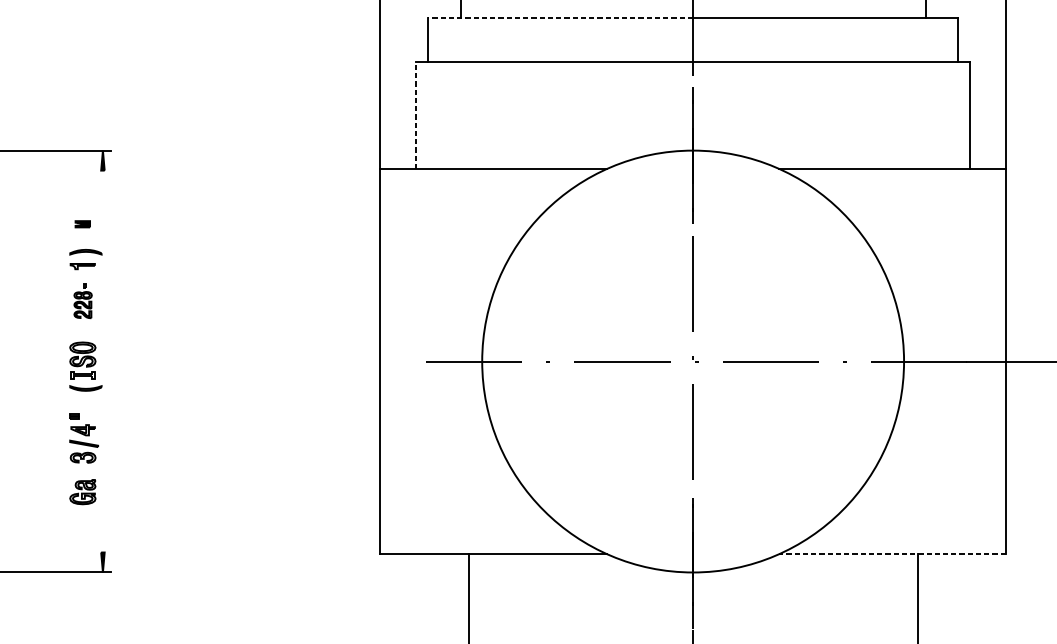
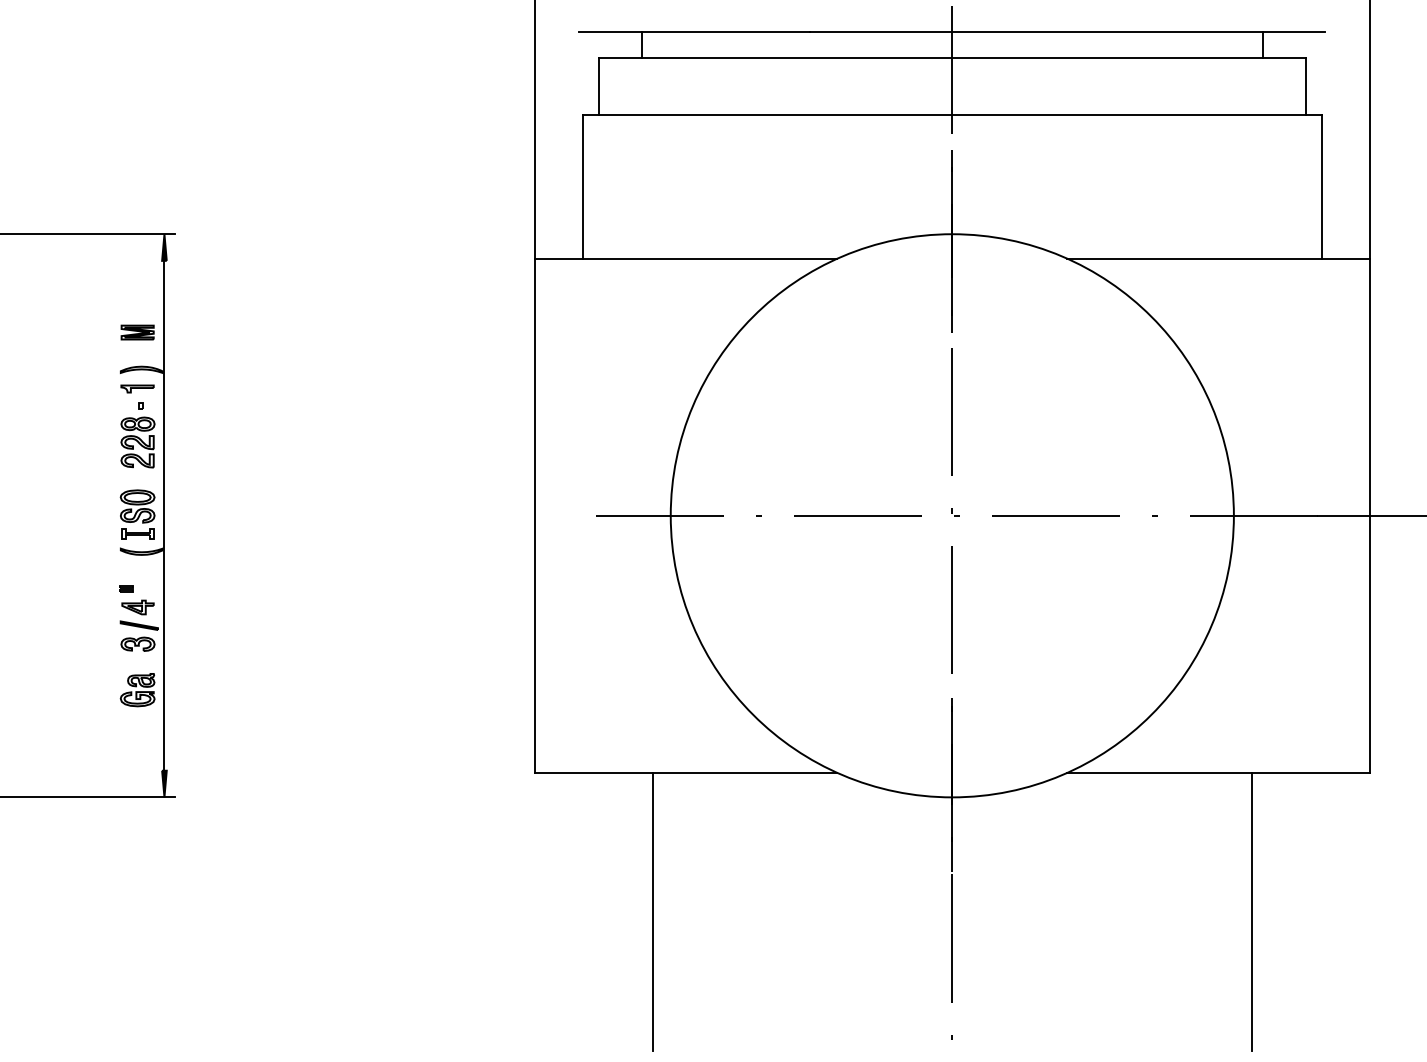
line: (560, 18) -> (775, 57), dashed -> solid
line: (416, 115) -> (582, 187), dashed -> solid
part: (82, 224) -> (137, 332), size x1.67
part: (82, 301) -> (137, 435), size x1.43
line: (102, 361) -> (164, 515), added
line: (892, 553) -> (1218, 772), dashed -> solid

